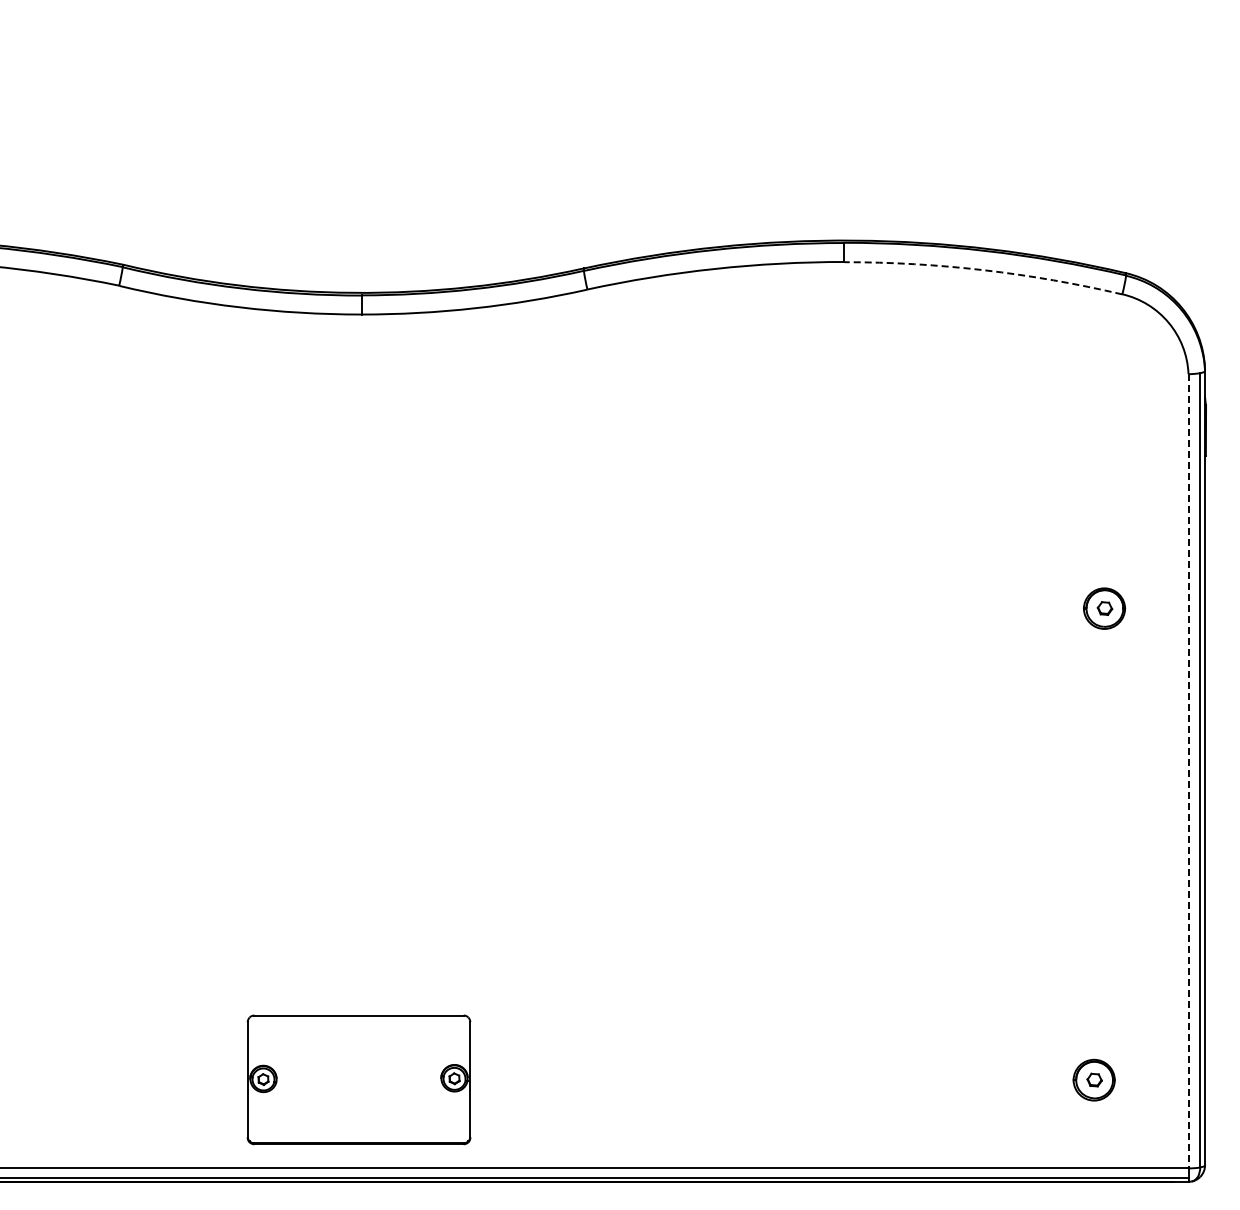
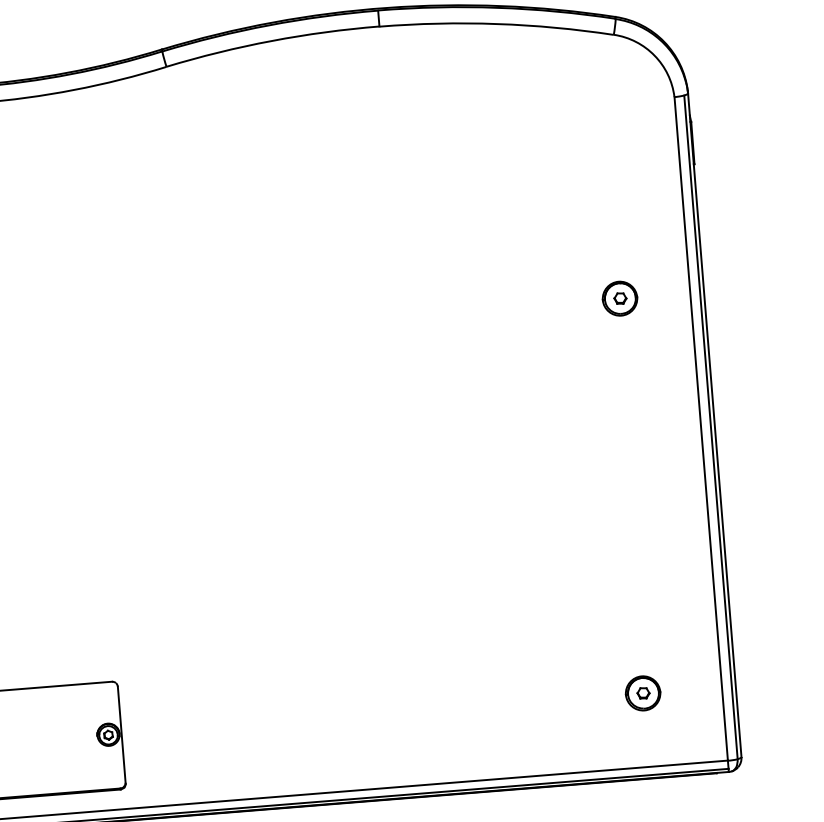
arc: (984, 270) -> (497, 24), dashed -> solid
line: (1188, 771) -> (701, 429), dashed -> solid

